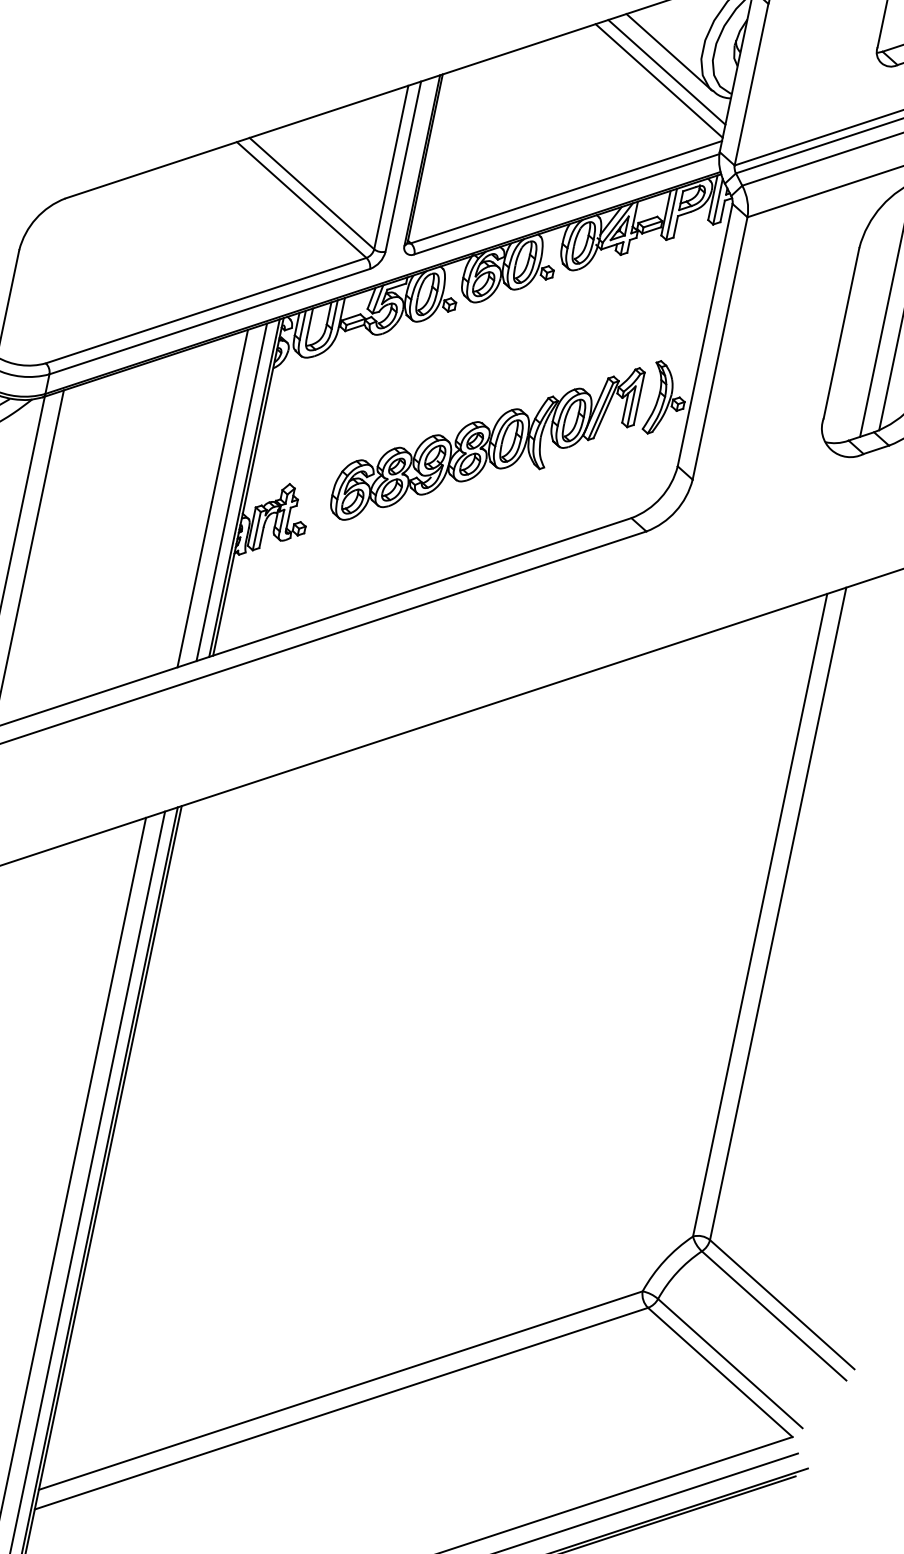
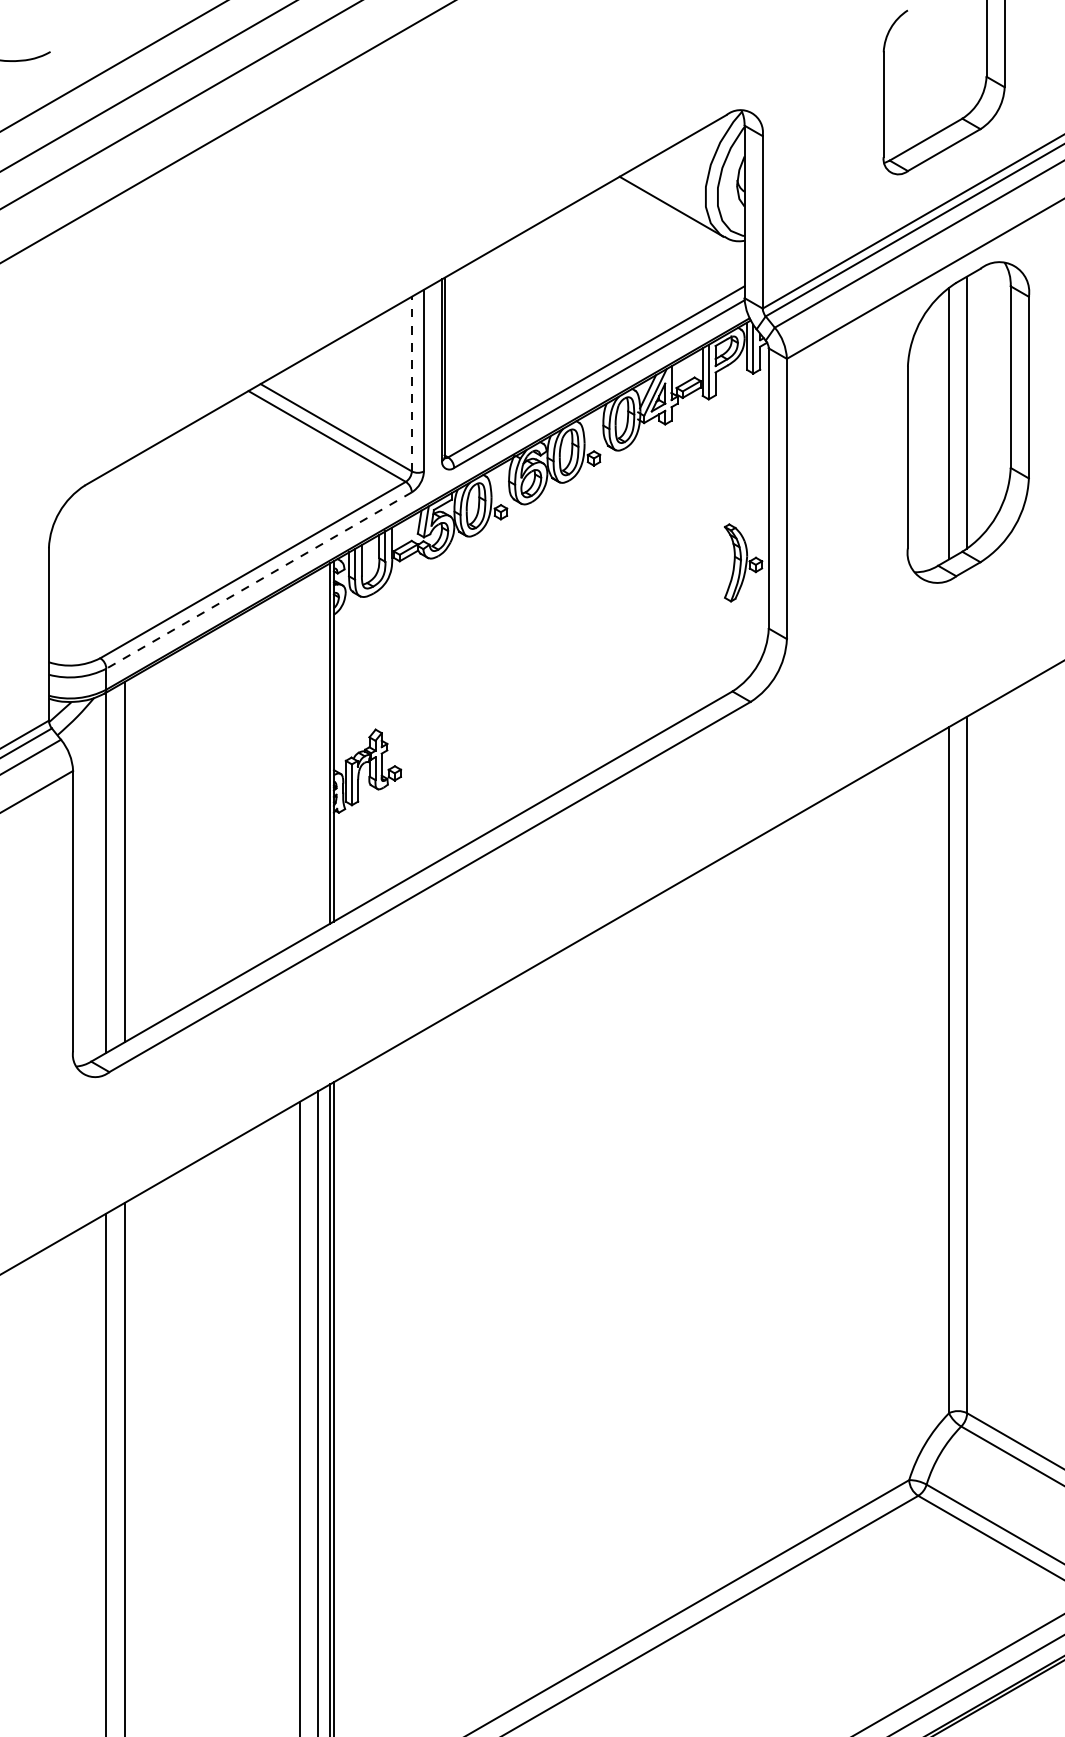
line: (666, 72) -> (673, 227), removed
line: (659, 80) -> (667, 237), removed
line: (391, 166) -> (411, 383), solid -> dashed
line: (209, 321) -> (258, 580), solid -> dashed
part: (485, 442) -> (567, 645), removed
line: (232, 492) -> (318, 750), removed
line: (212, 498) -> (299, 760), removed

